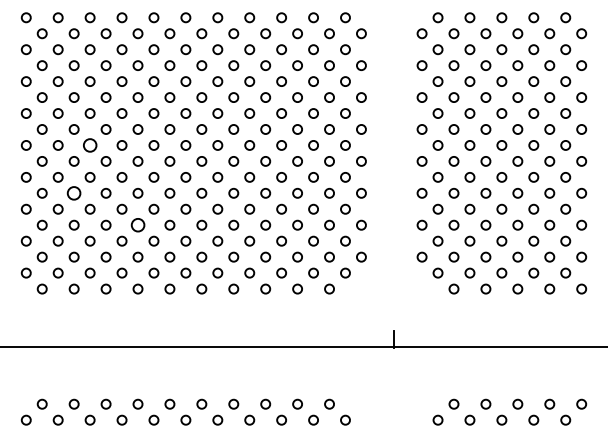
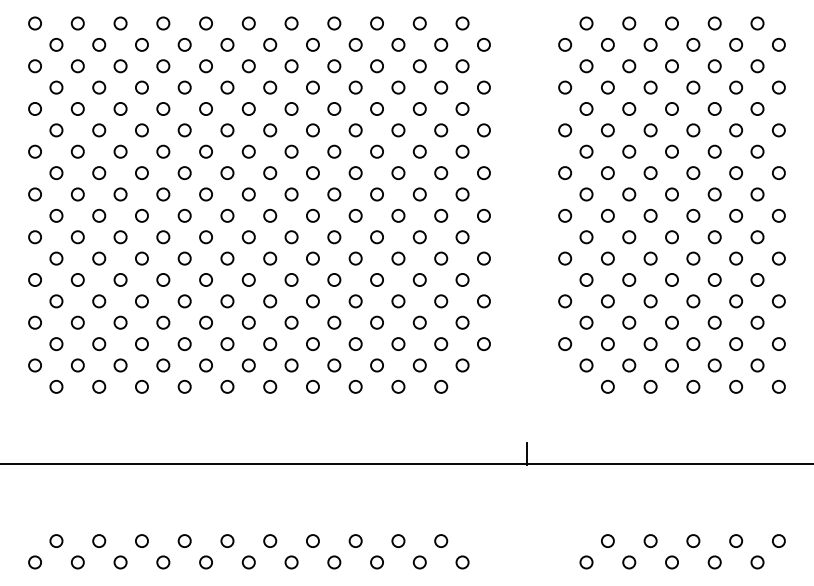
circle: (90, 145) -> (120, 194), size x0.71
circle: (74, 193) -> (99, 258), size x0.71
circle: (137, 225) -> (184, 301), size x0.71

